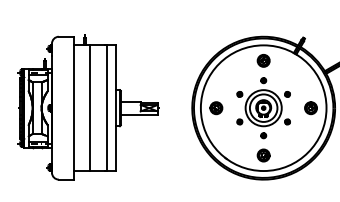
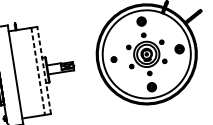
line: (89, 108) -> (26, 73), removed
line: (107, 108) -> (38, 71), solid -> dashed
line: (115, 108) -> (44, 70), solid -> dashed
part: (216, 108) -> (114, 59), size x0.6

